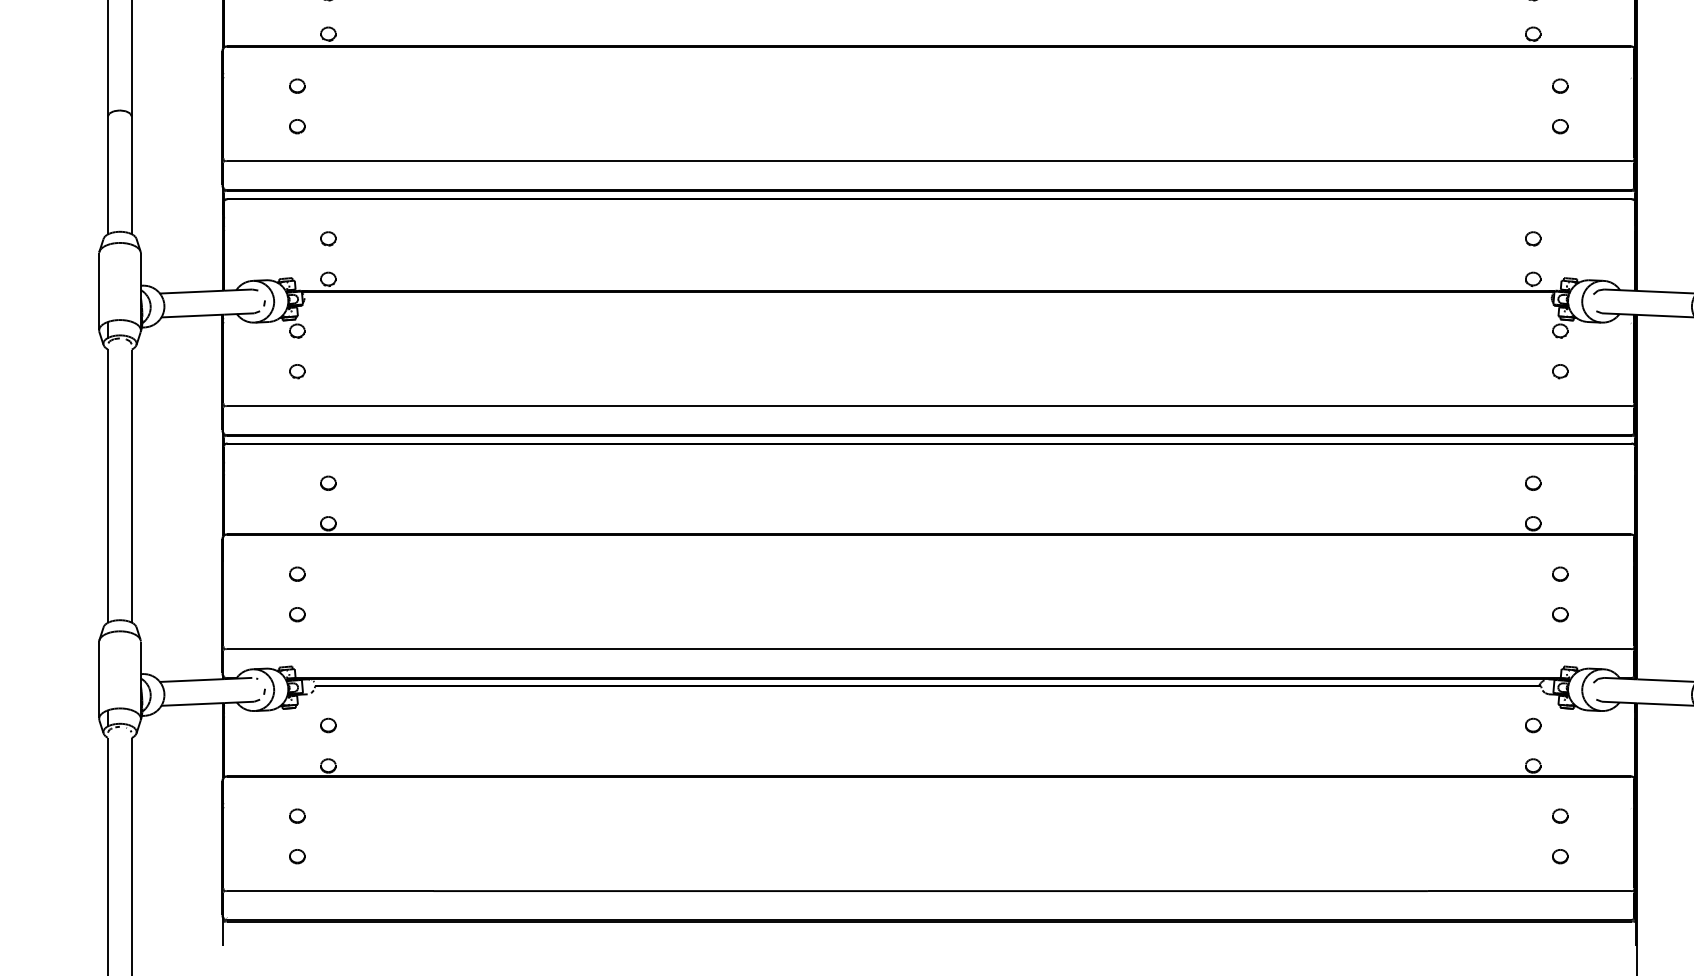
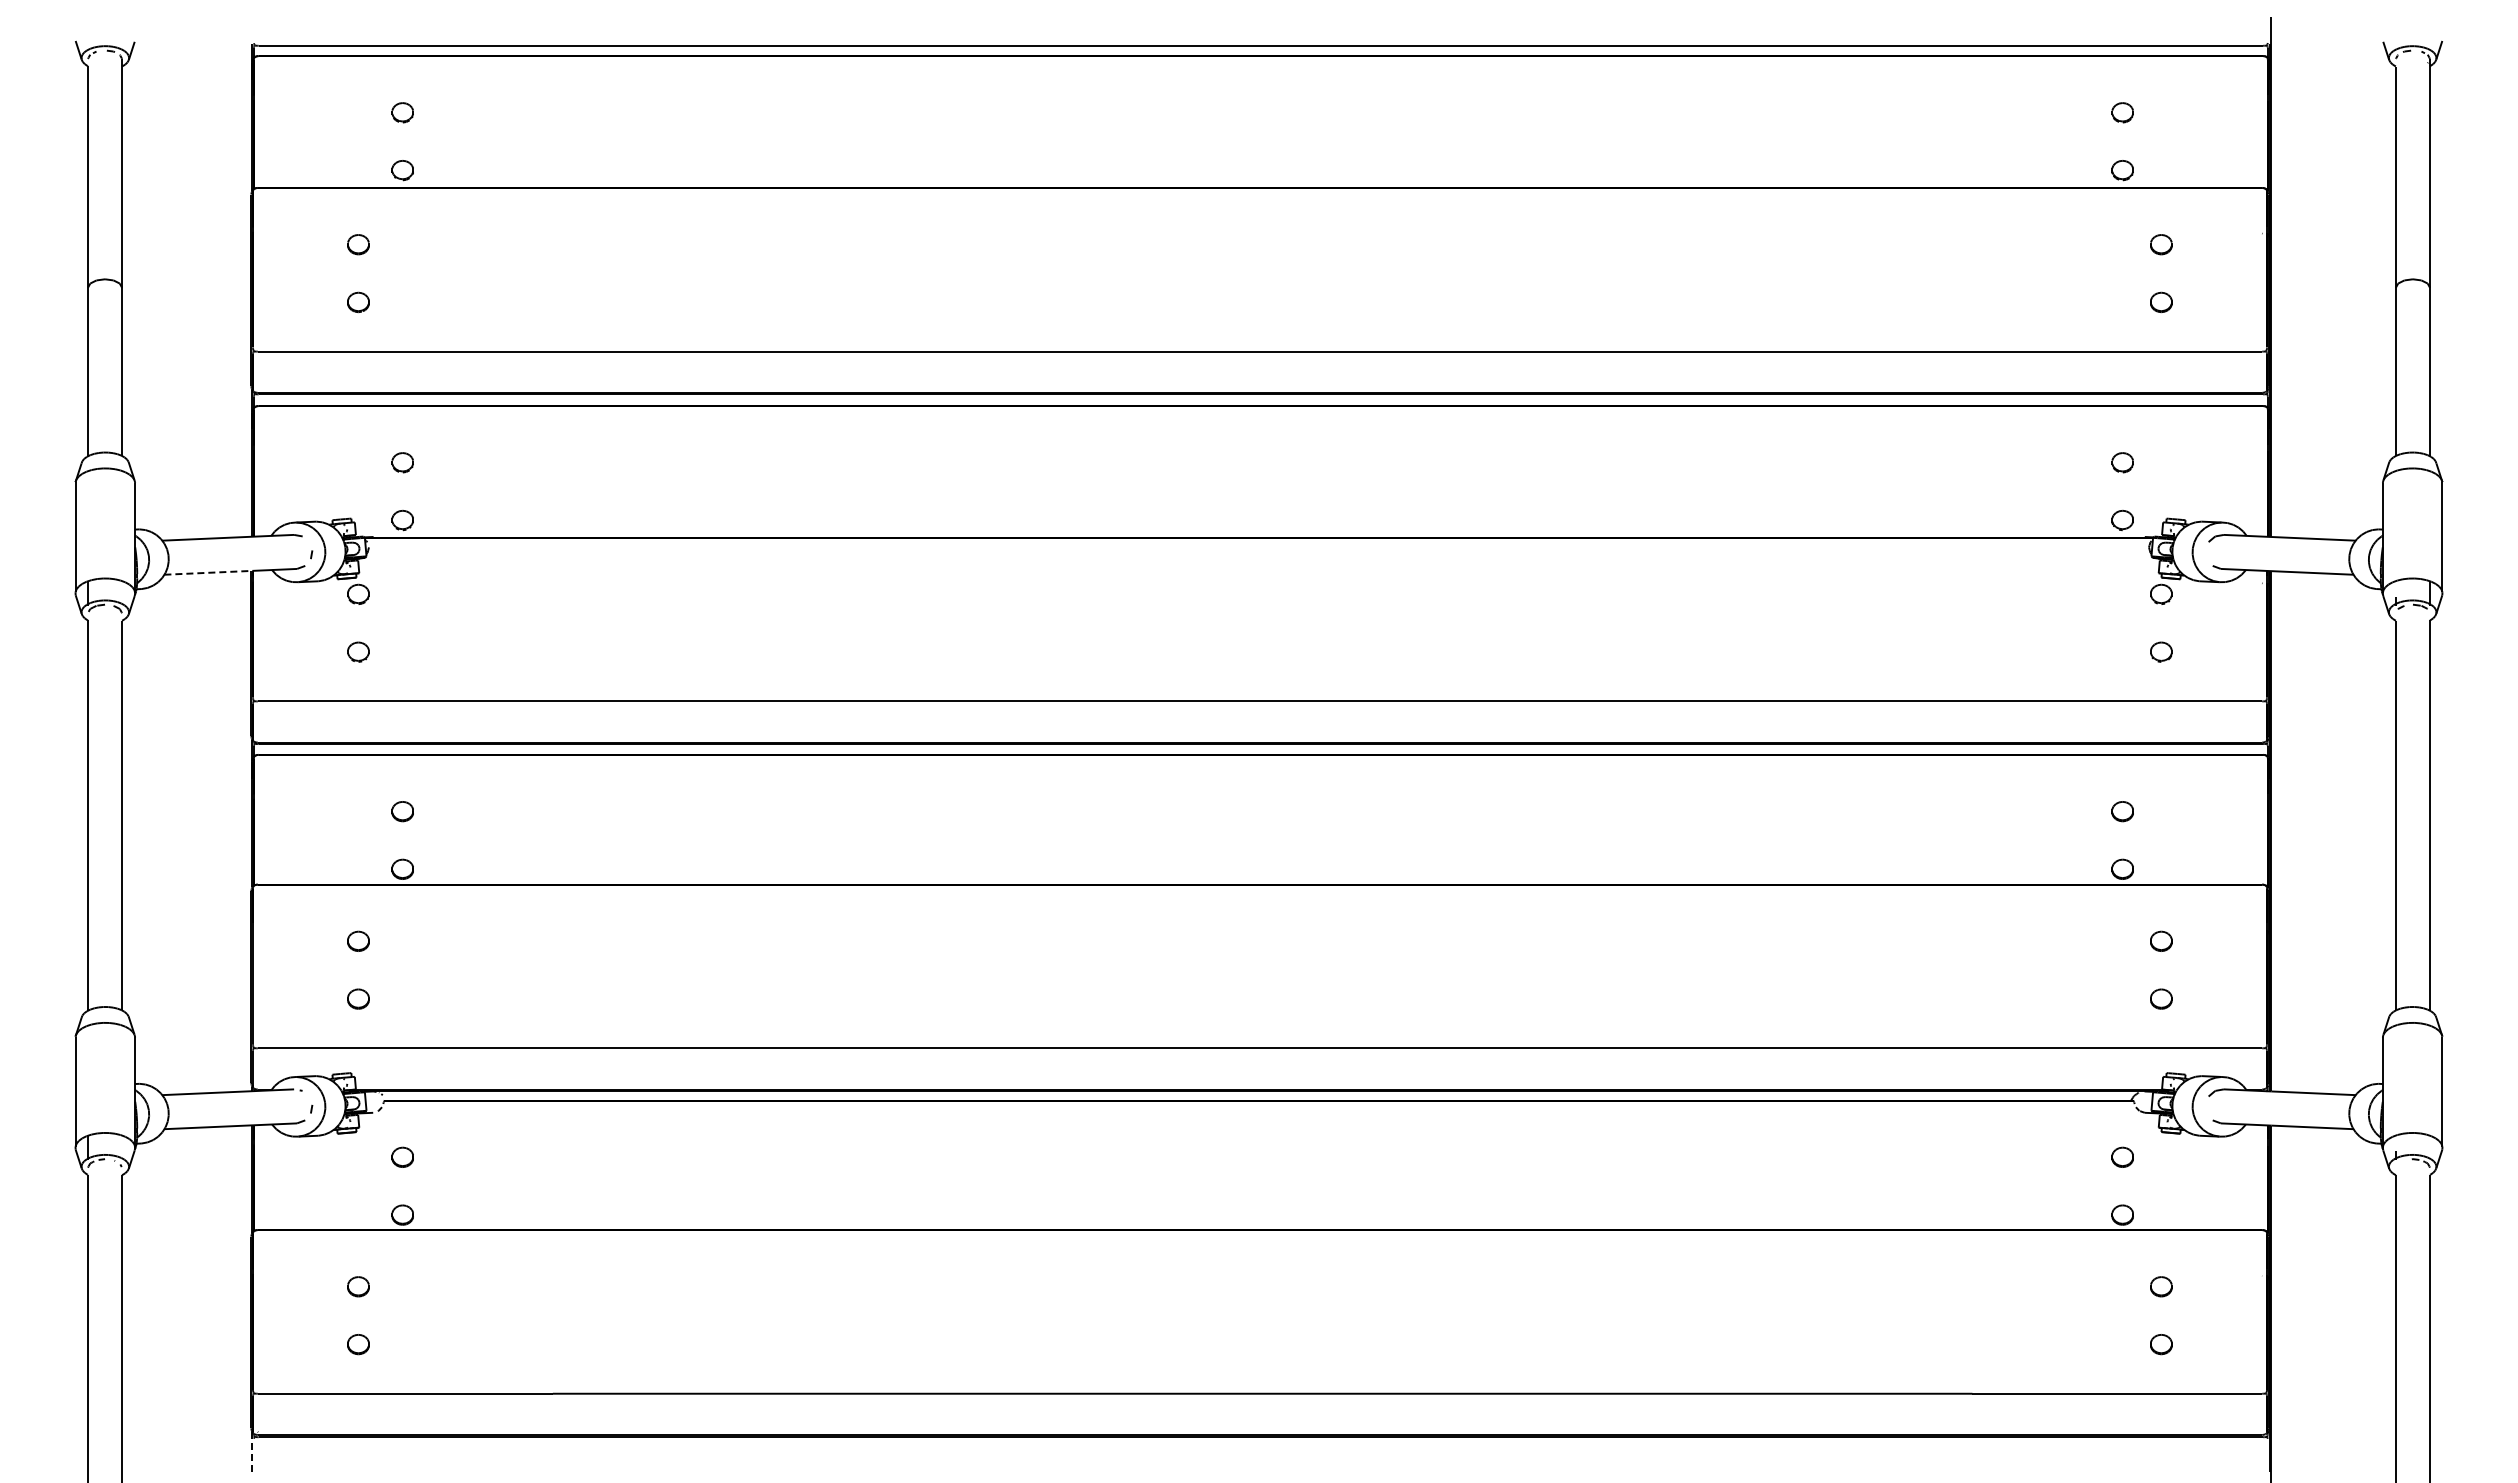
line: (193, 315) -> (209, 572), solid -> dashed
line: (223, 932) -> (252, 1453), solid -> dashed

